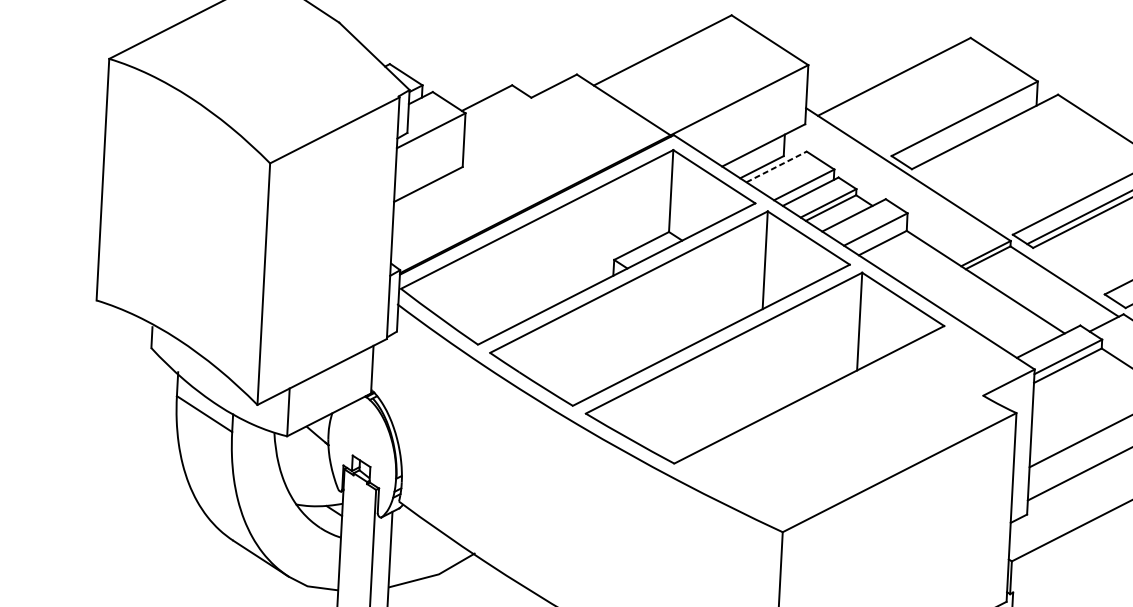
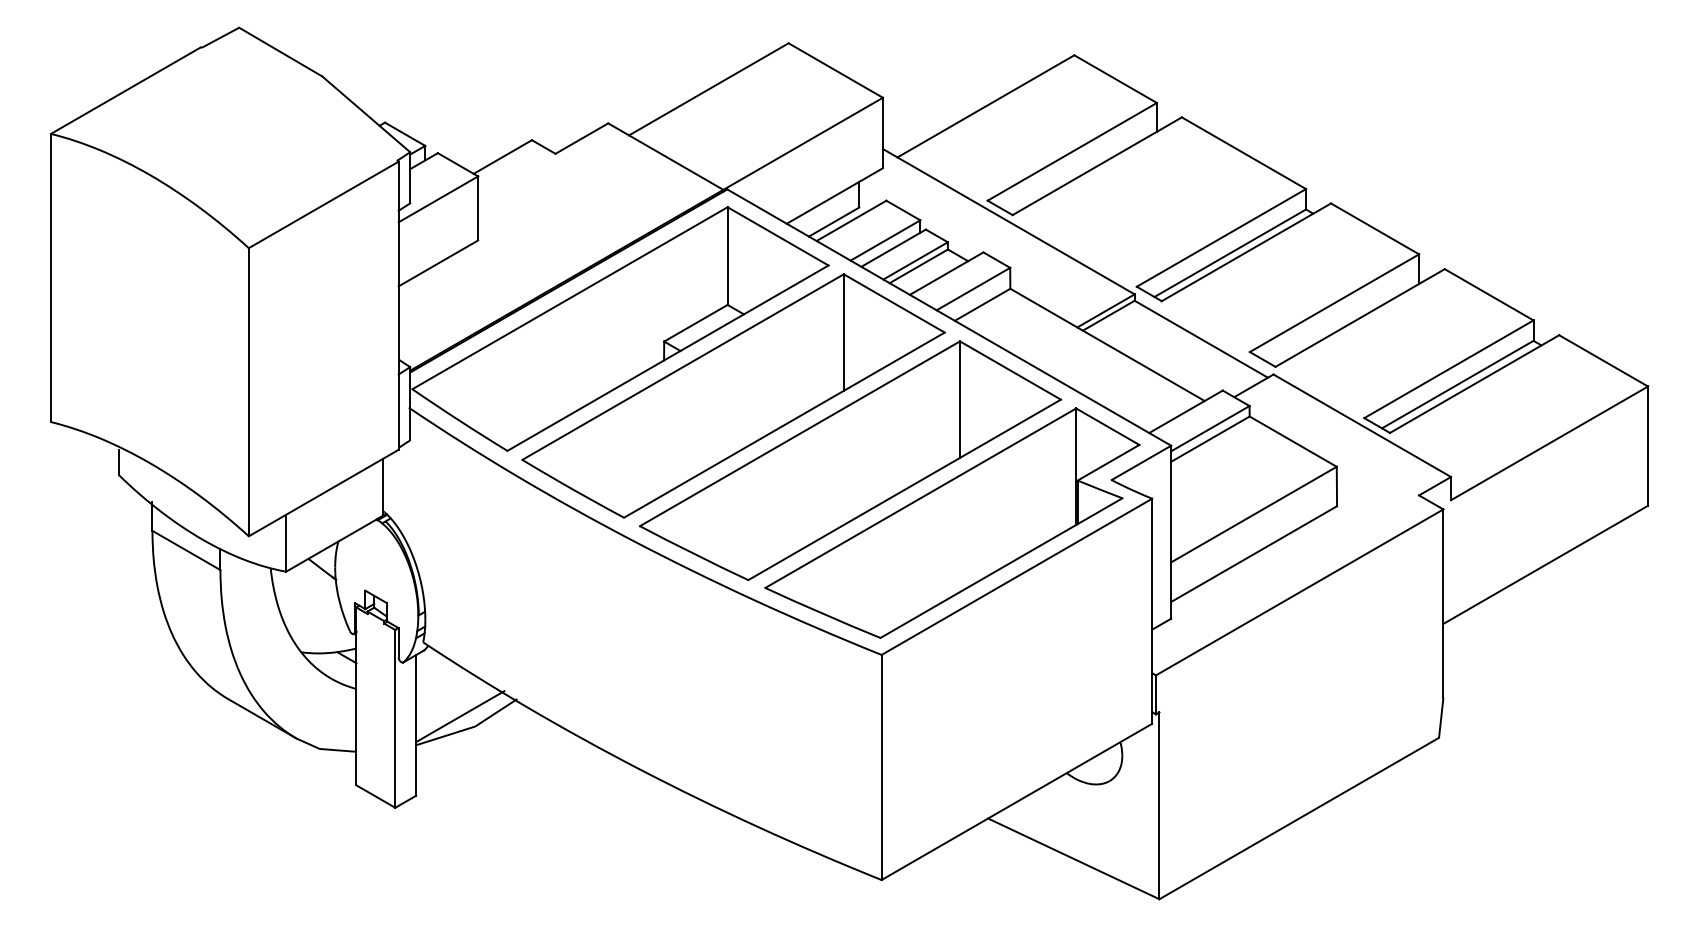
line: (776, 166) -> (851, 220), dashed -> solid
part: (847, 424) -> (952, 522), added
line: (427, 565) -> (460, 716), added

